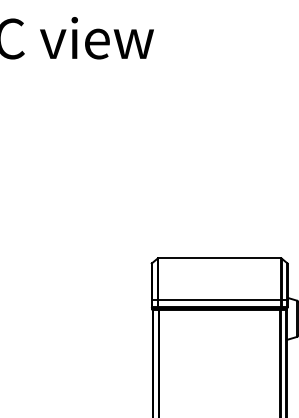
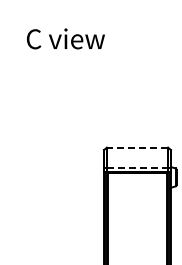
line: (219, 258) -> (137, 147), solid -> dashed
line: (221, 298) -> (138, 167), solid -> dashed

